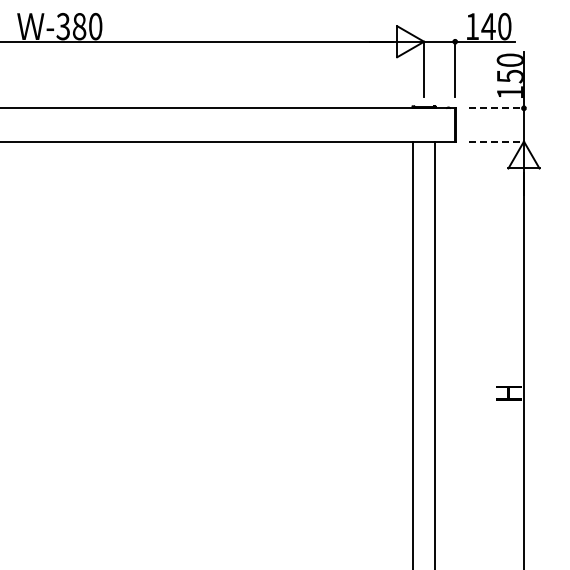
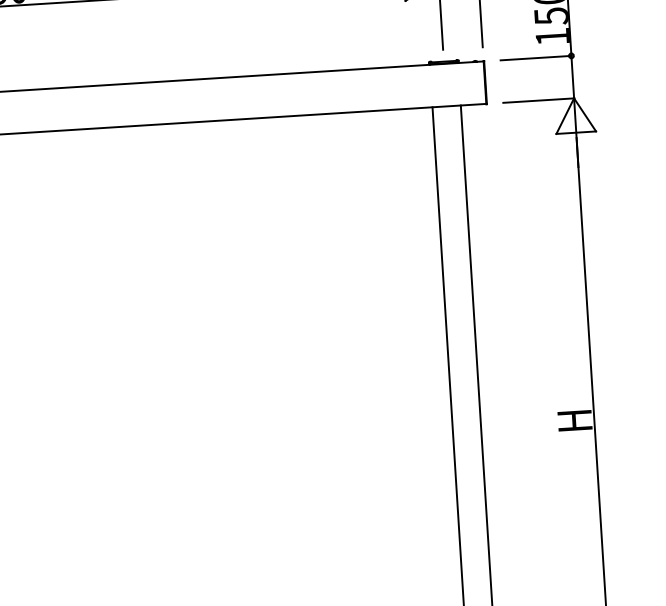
line: (496, 108) -> (536, 58), dashed -> solid
line: (496, 141) -> (539, 100), dashed -> solid

